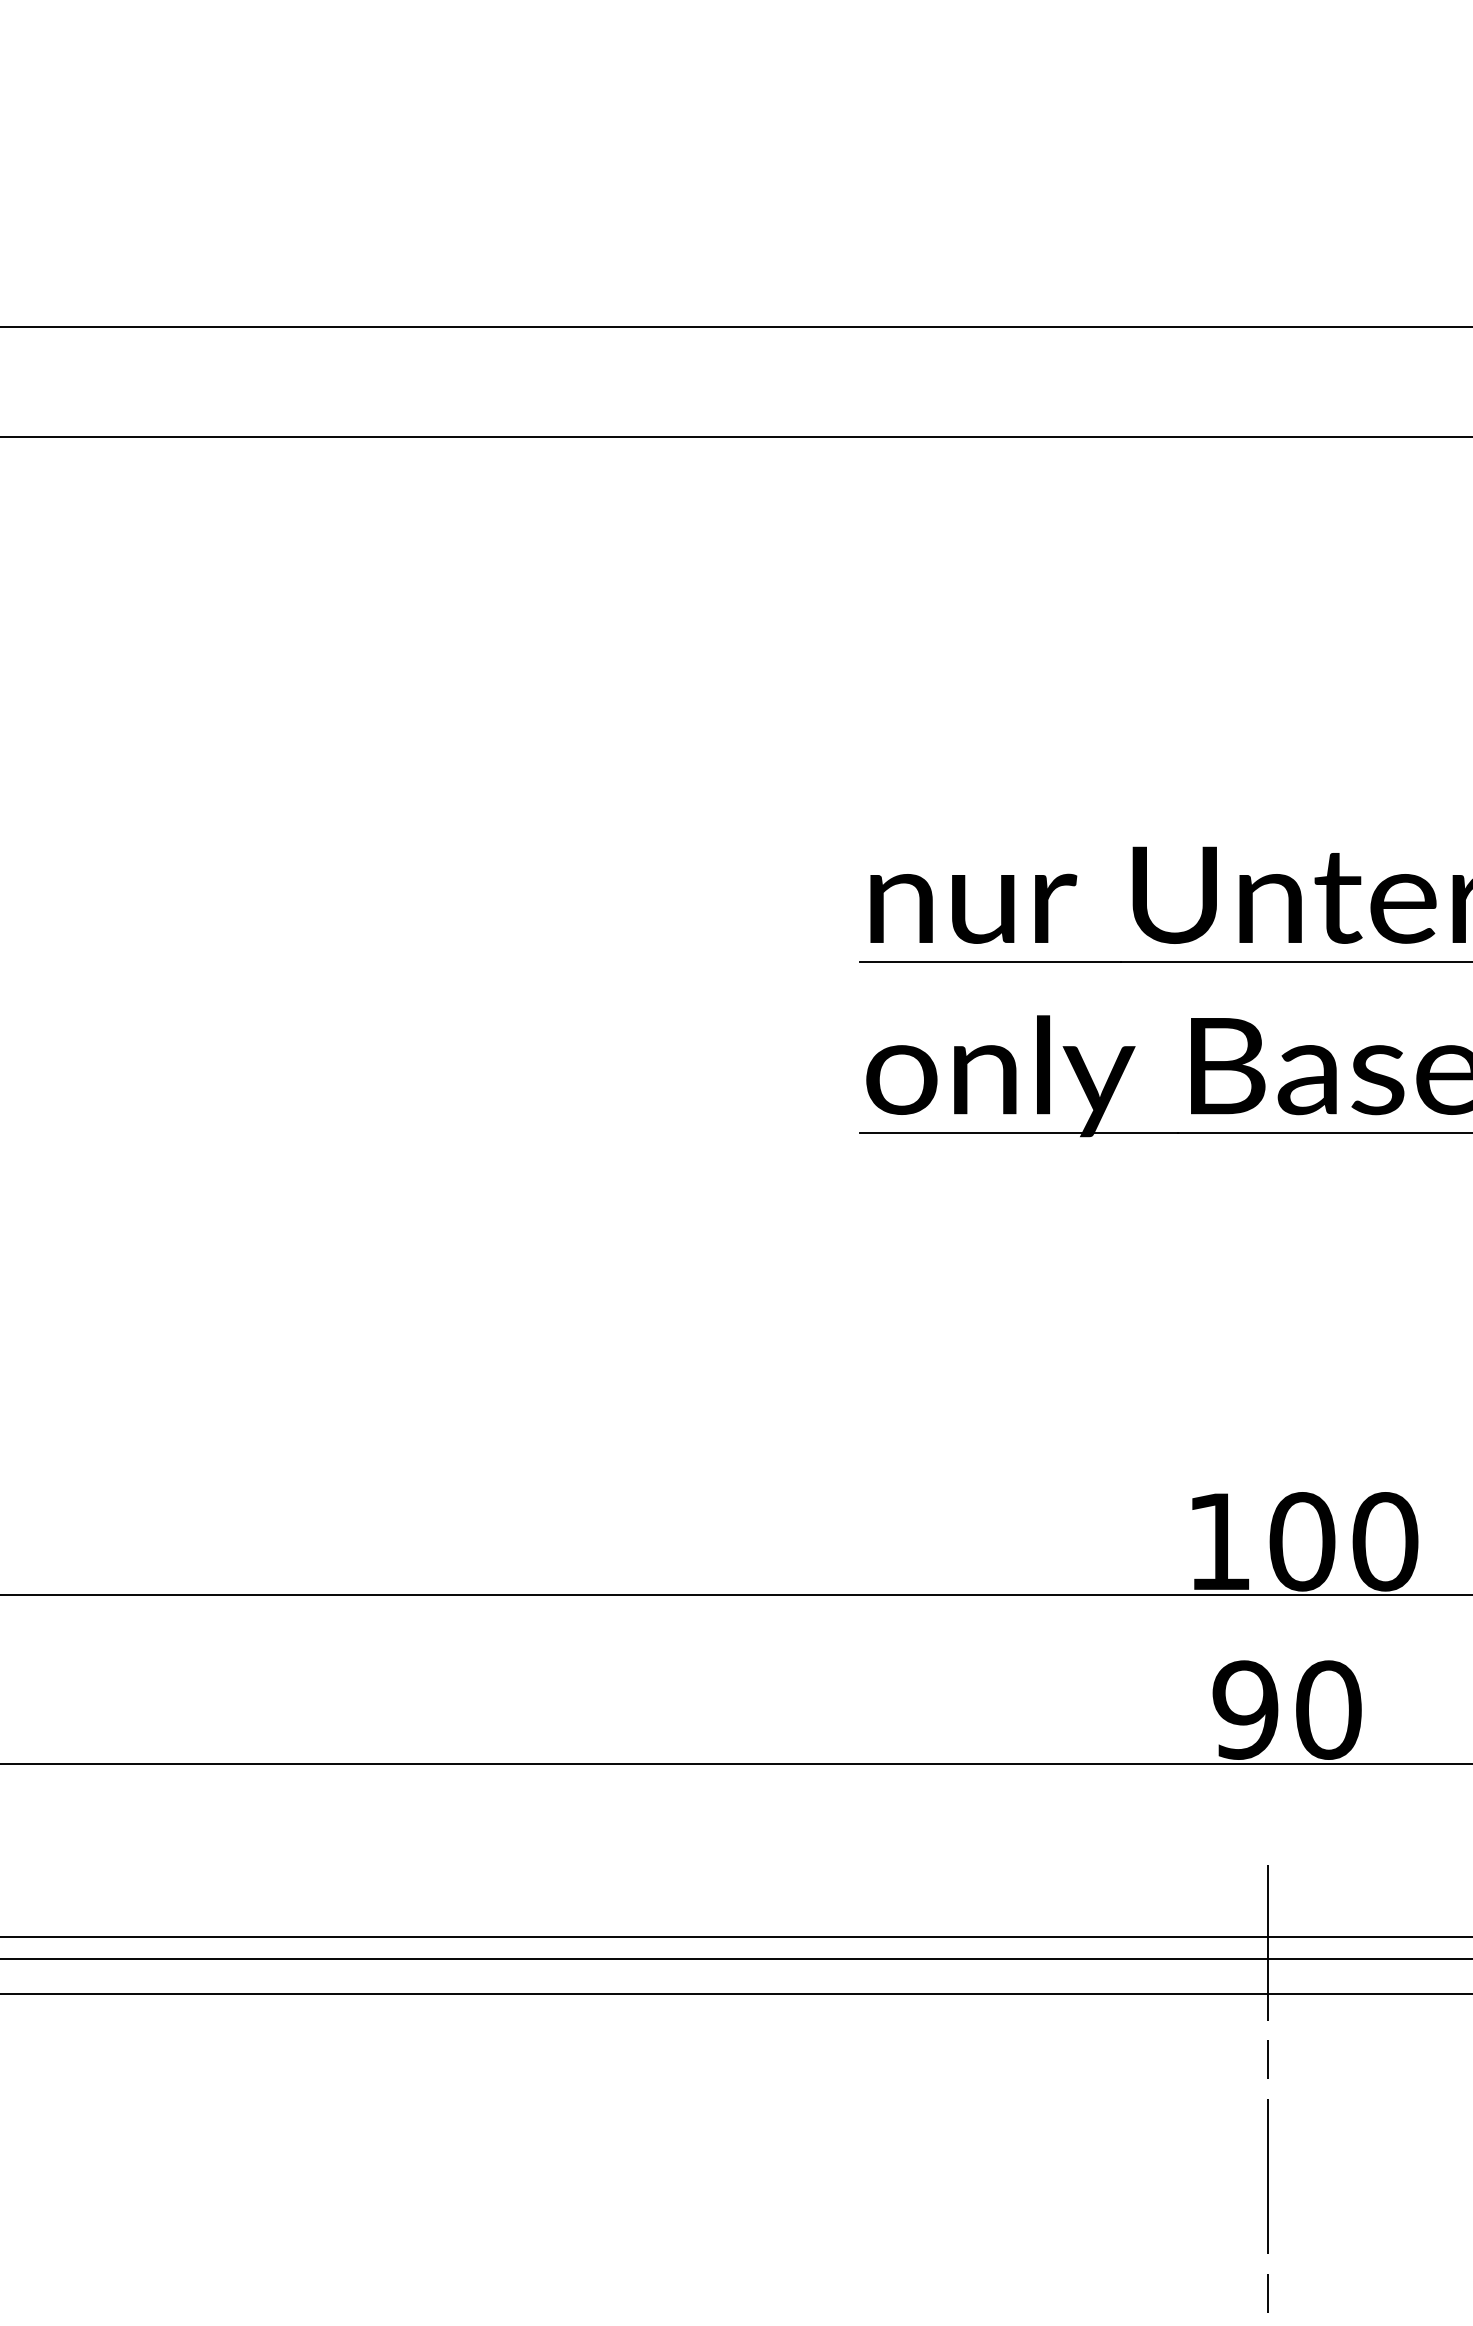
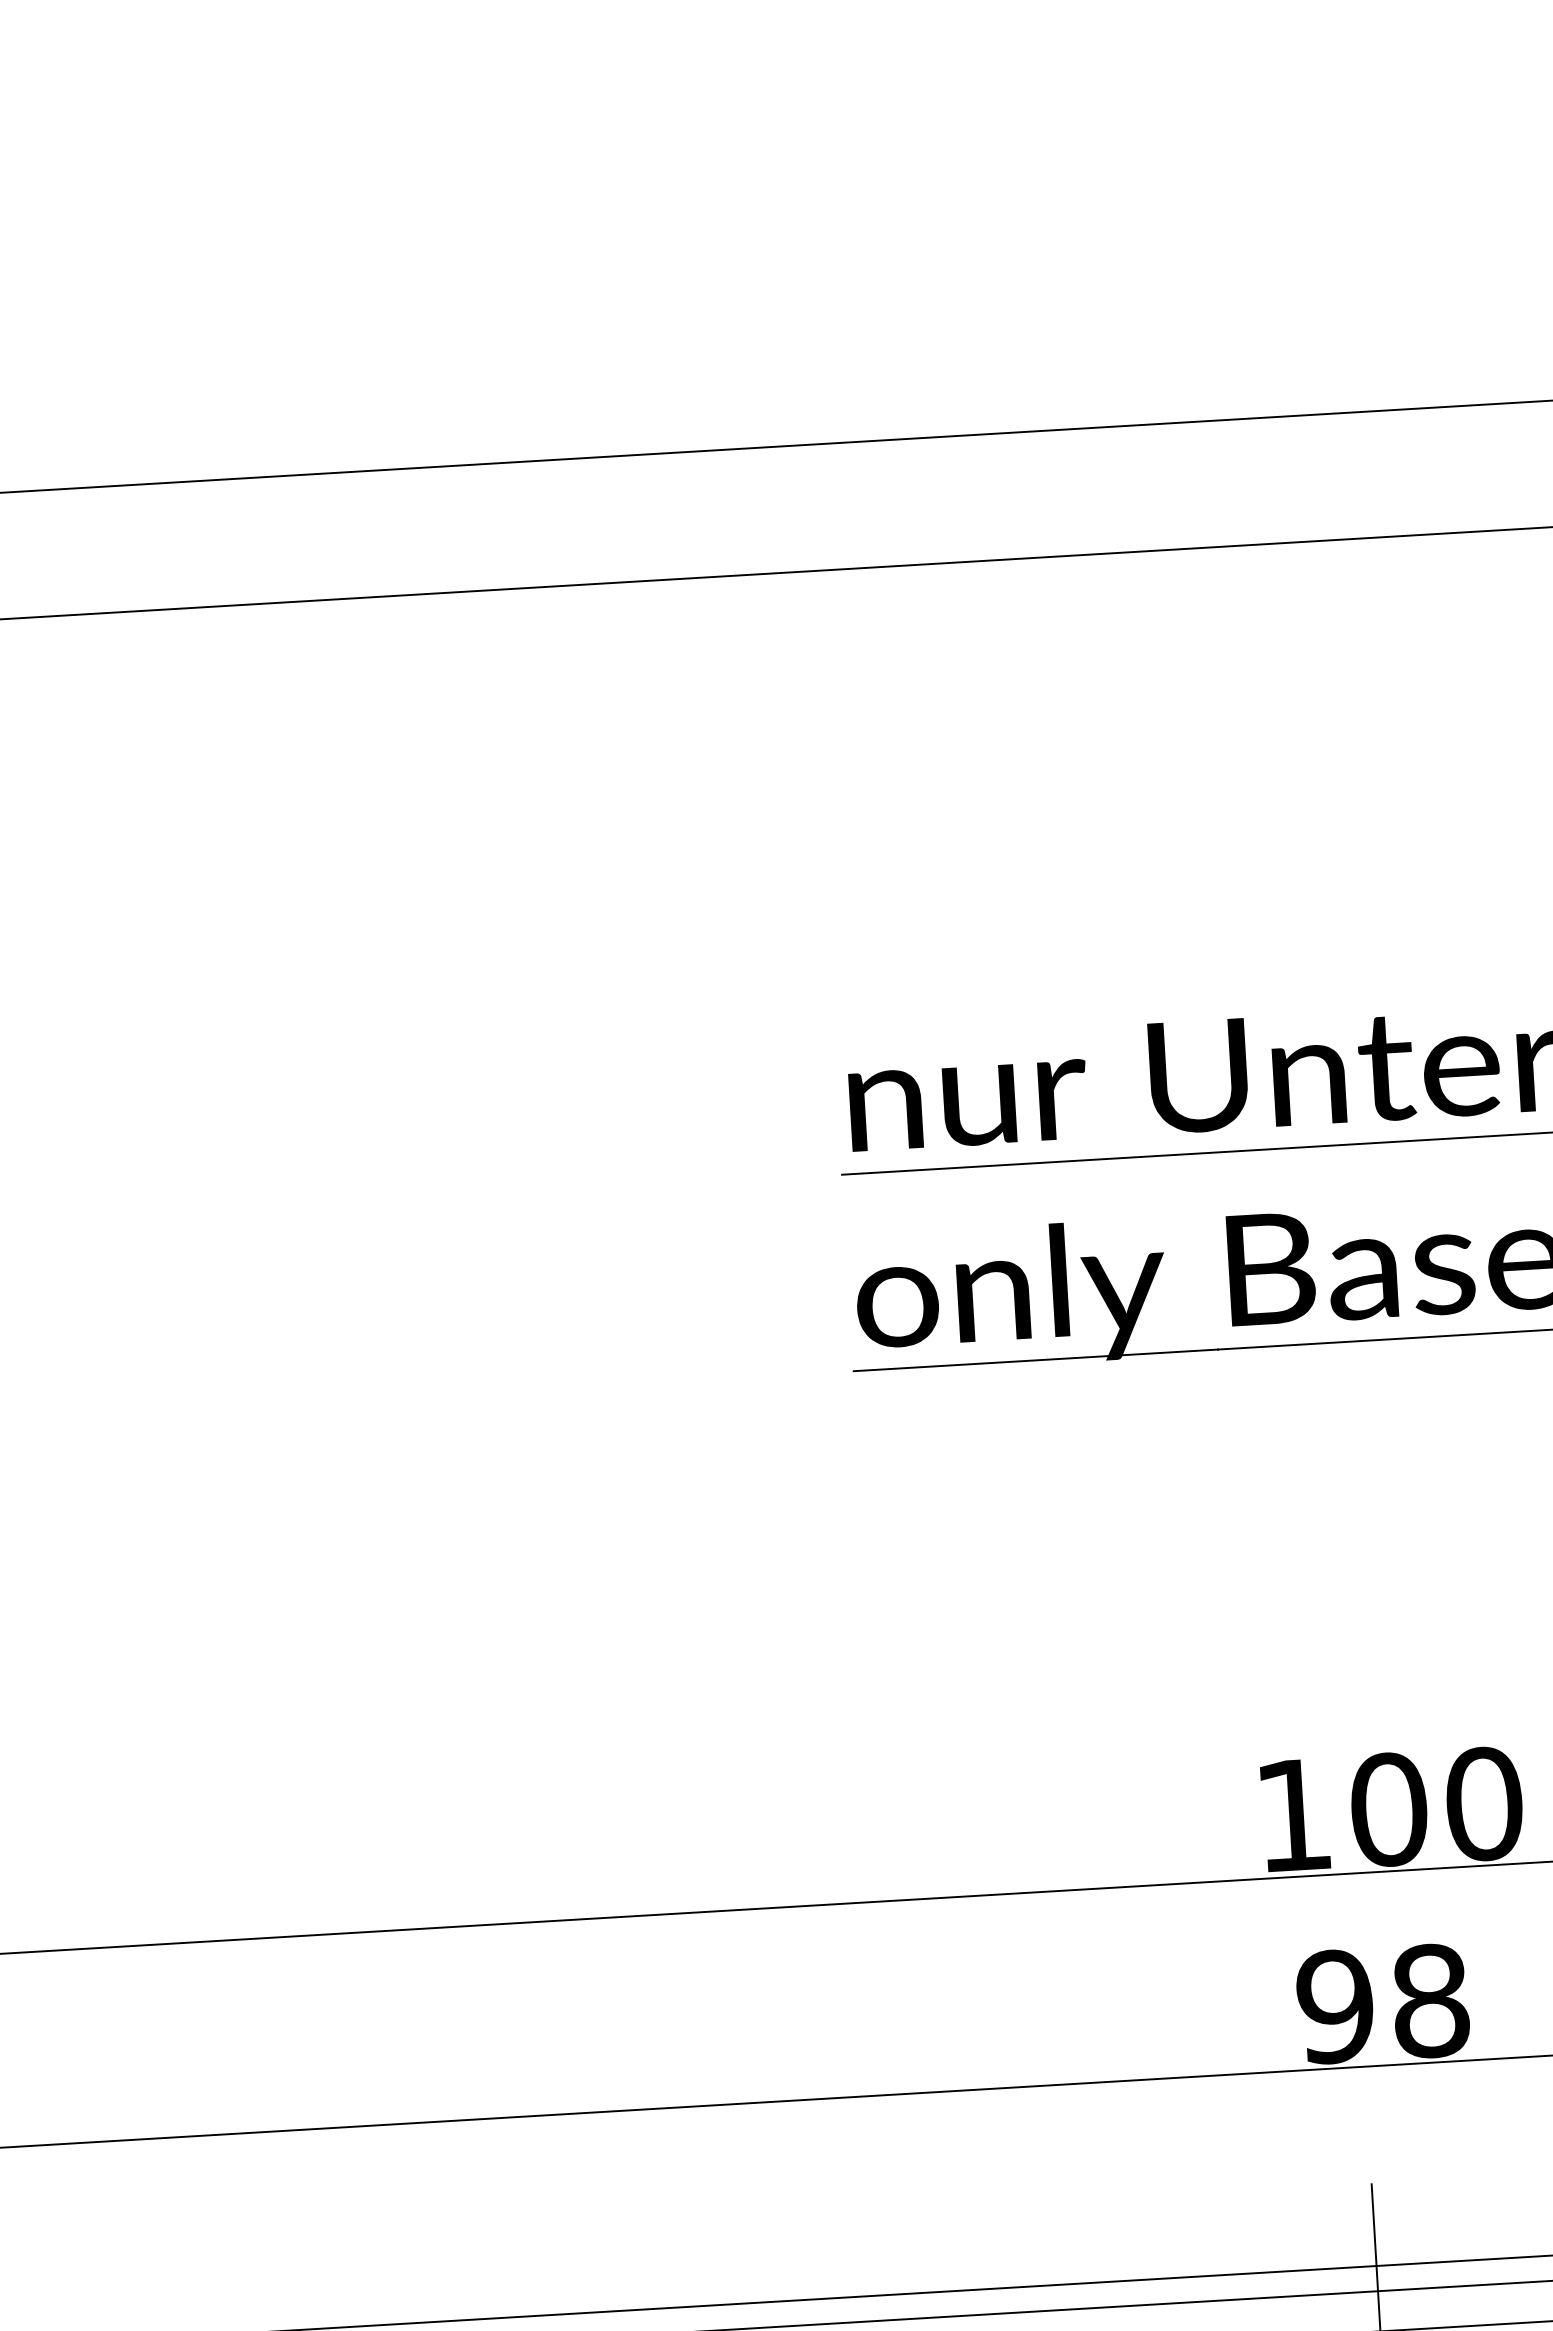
text: (1328, 1709) -> (1430, 2000), 90 -> 98

